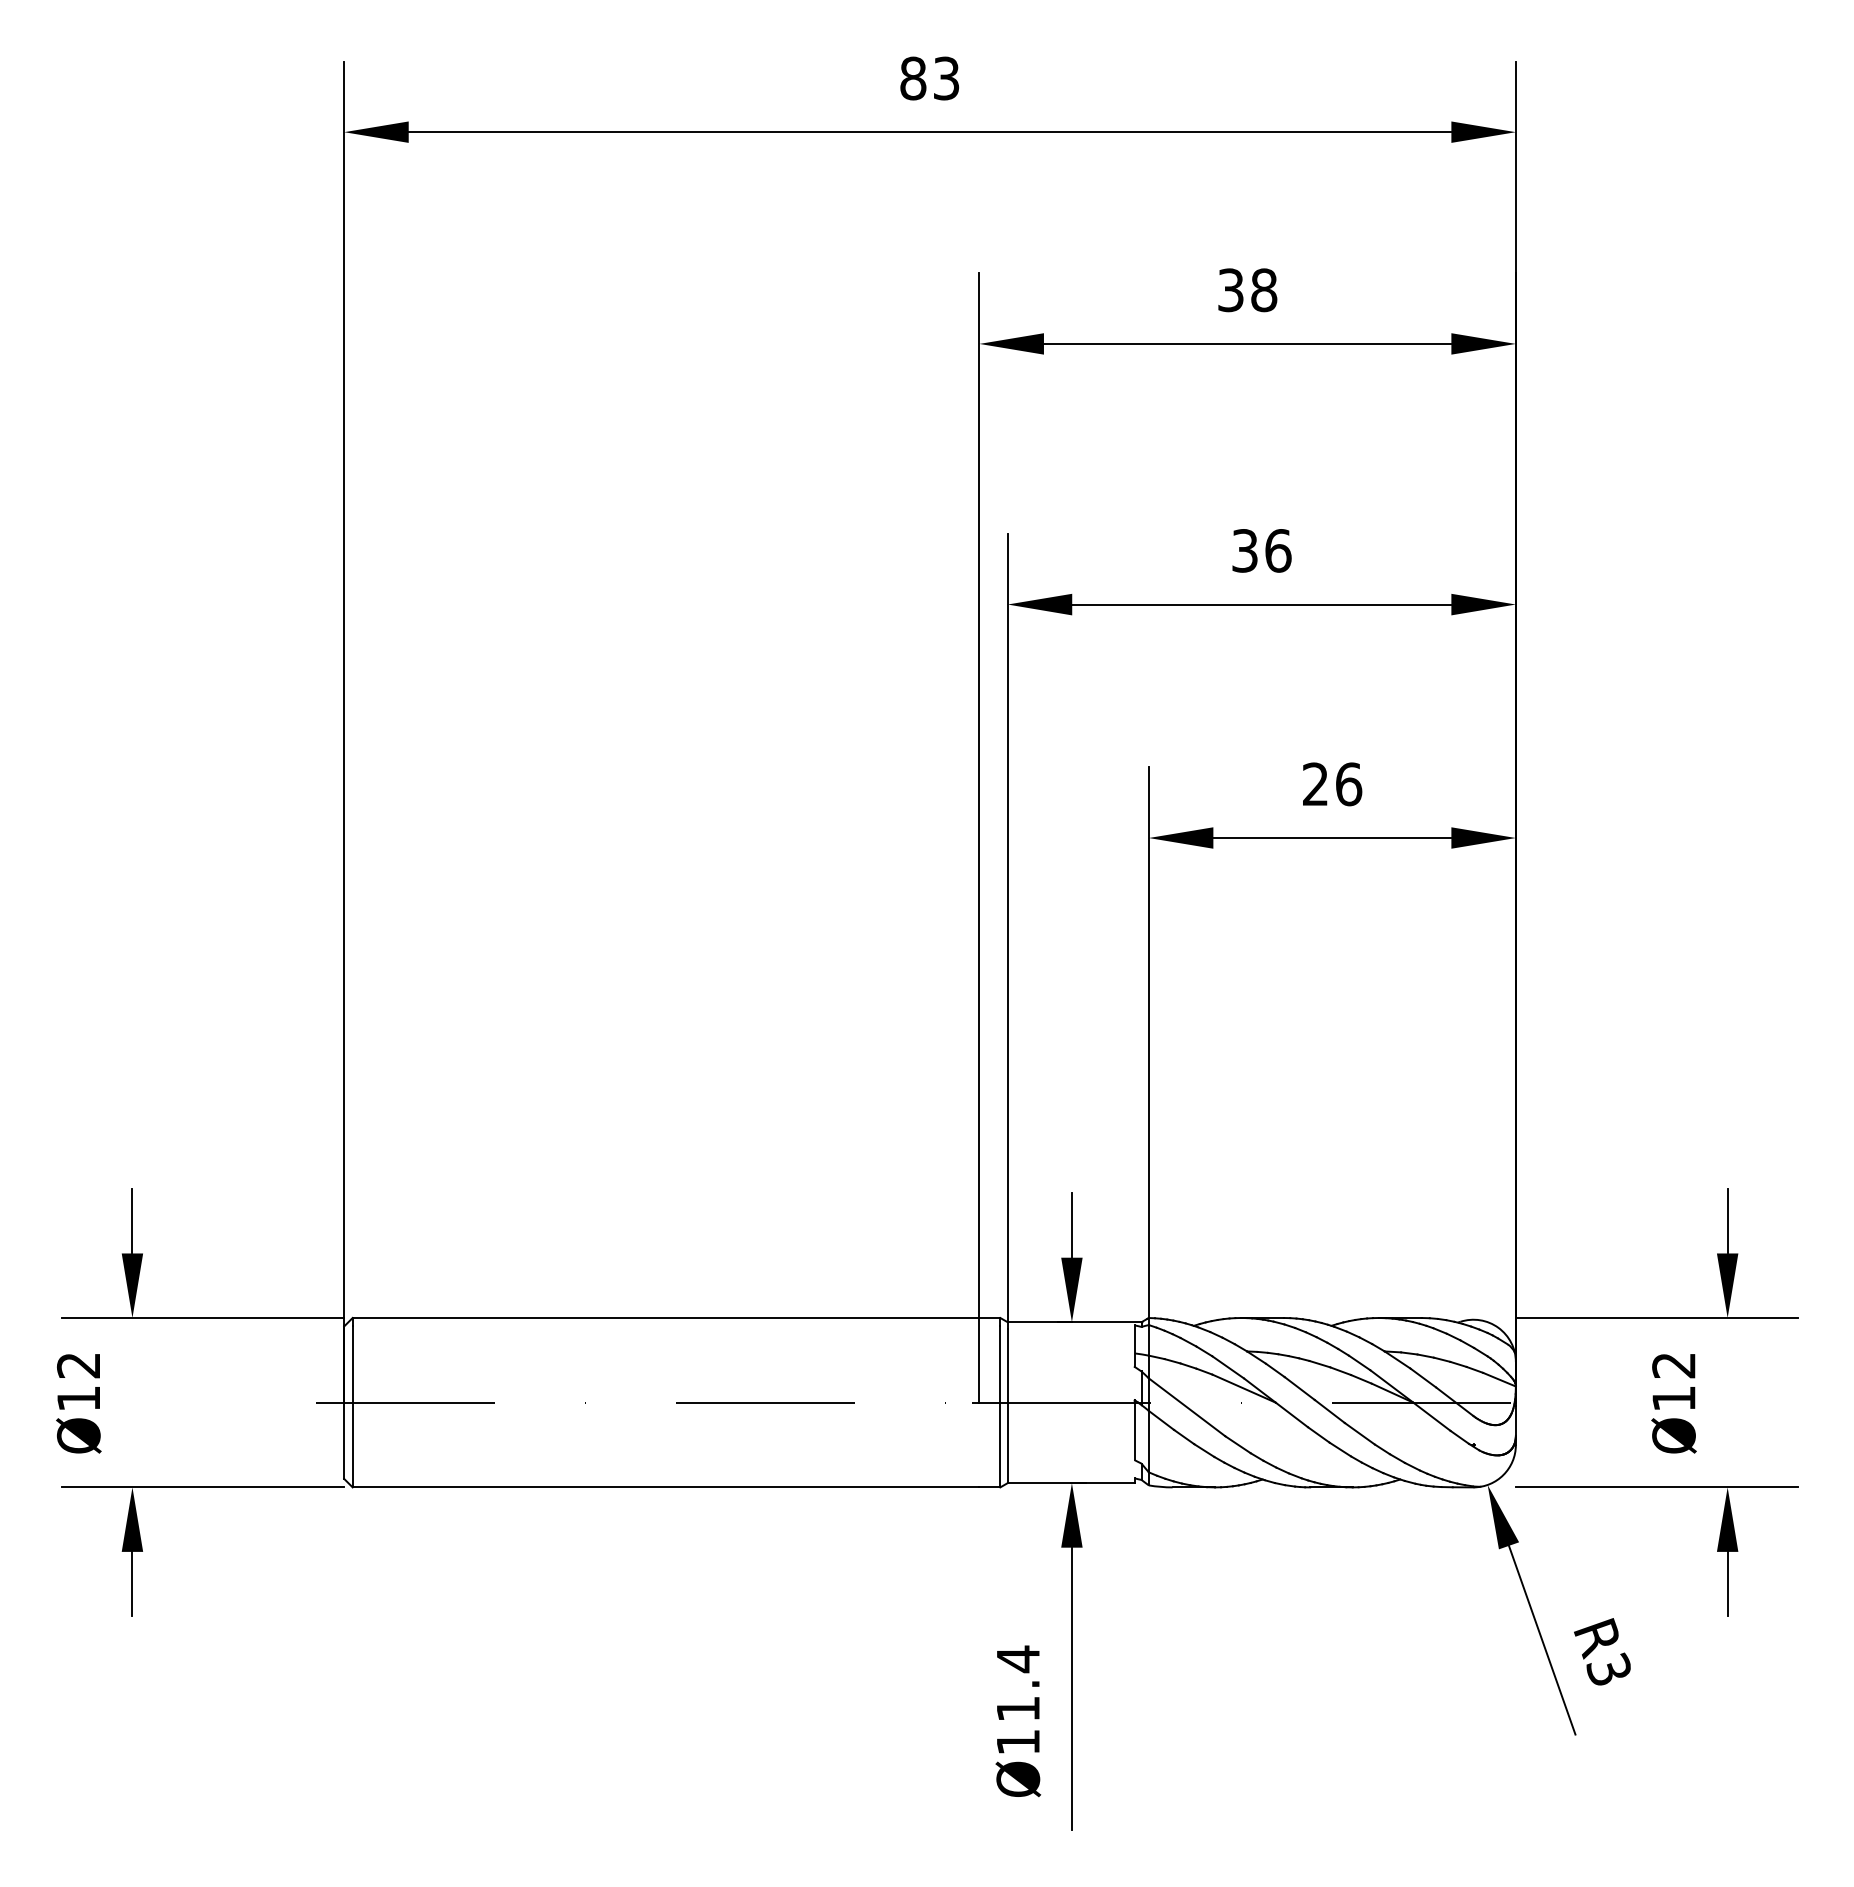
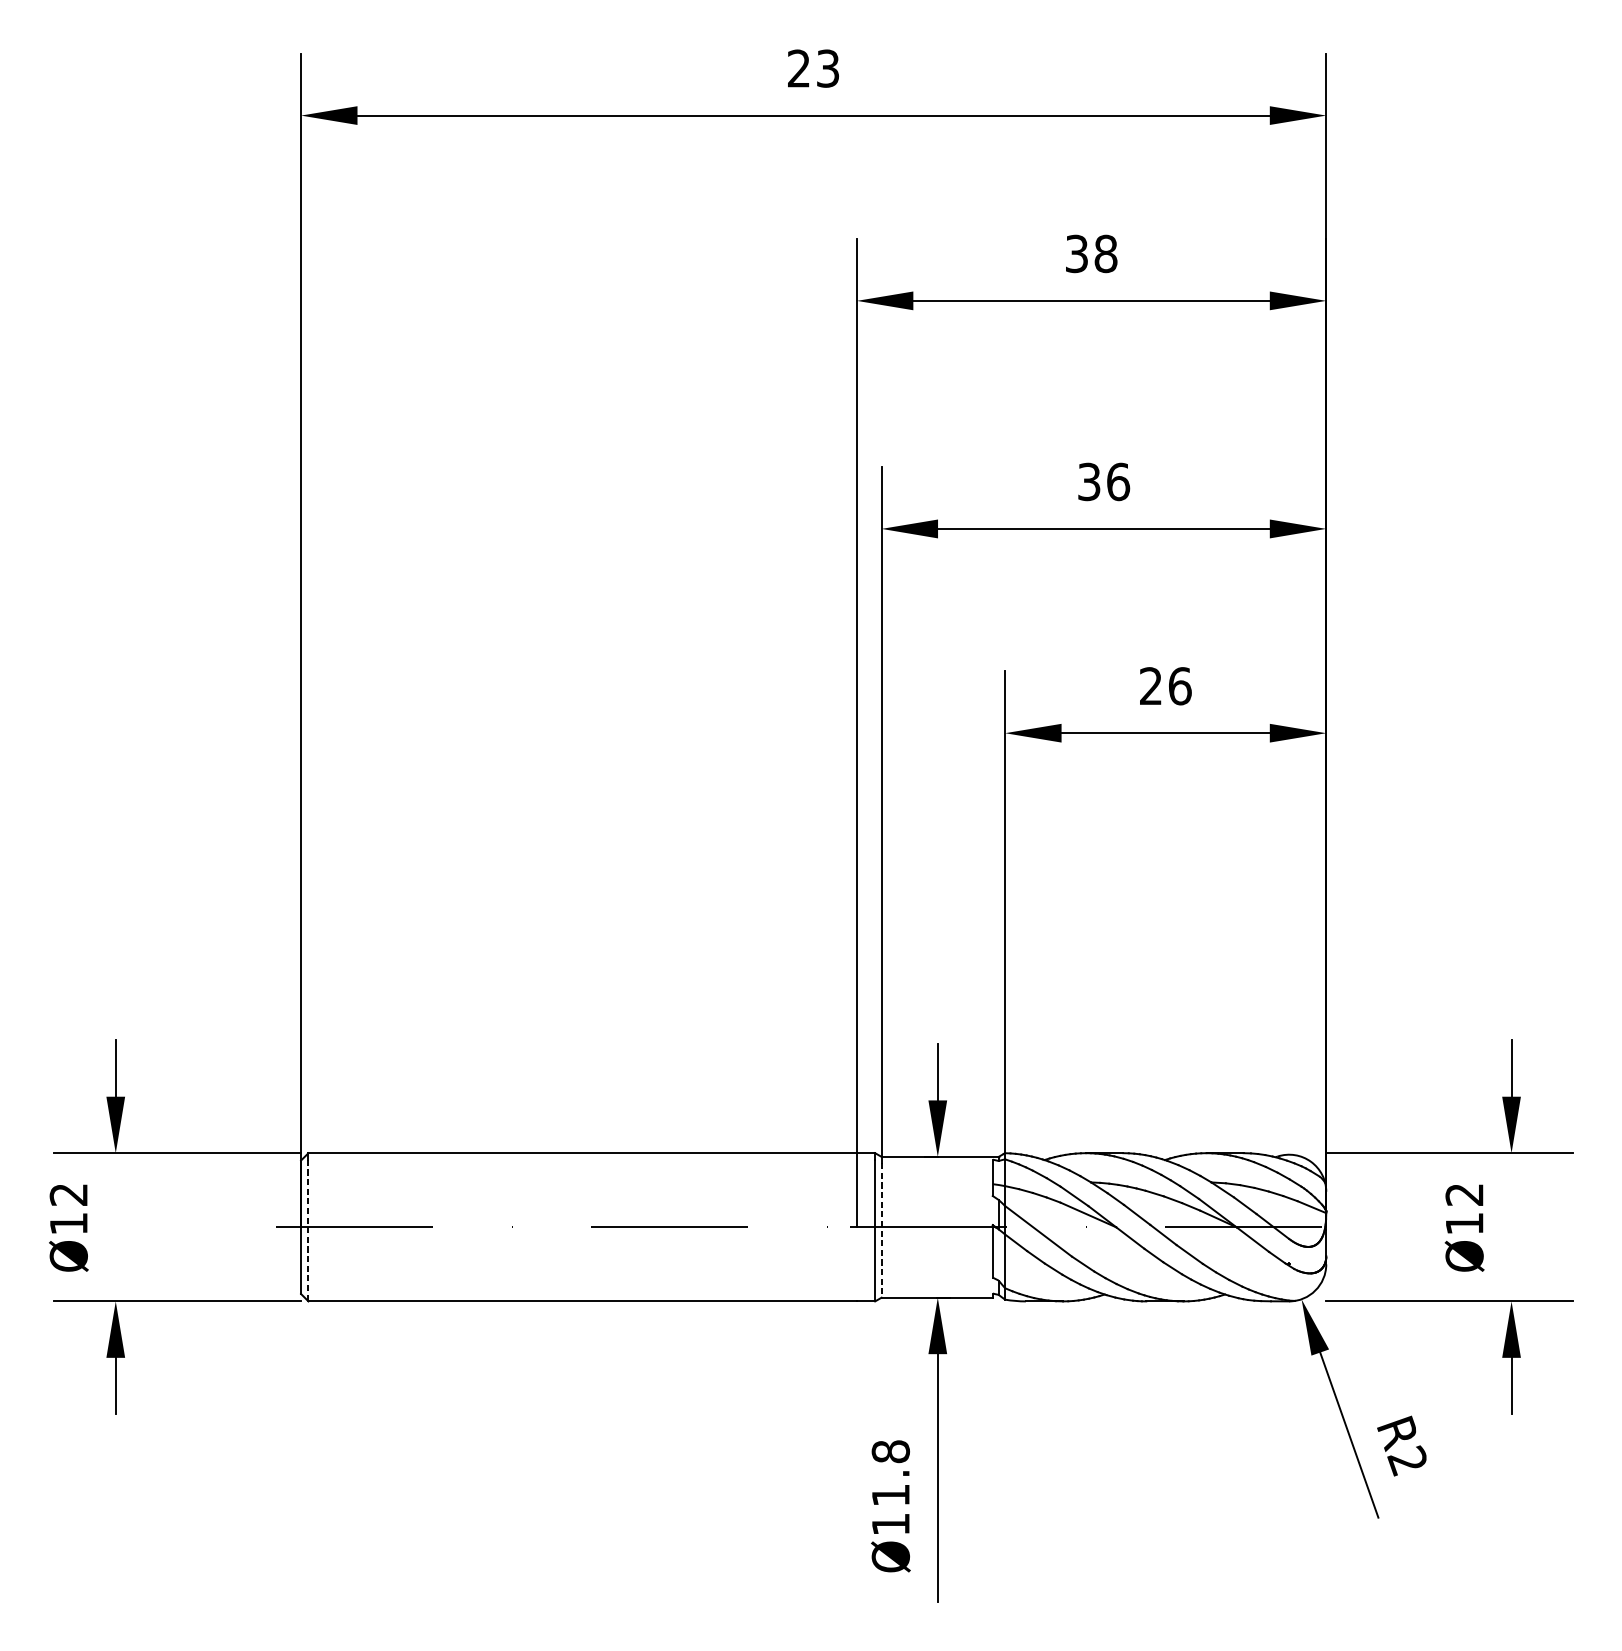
text: (913, 78) -> (799, 68), 83 -> 23
line: (352, 1406) -> (308, 1230), solid -> dashed
line: (1007, 1406) -> (881, 1230), solid -> dashed
text: (1018, 1659) -> (891, 1452), Ø11.4 -> Ø11.8
text: (1607, 1669) -> (1406, 1460), R3 -> R2

